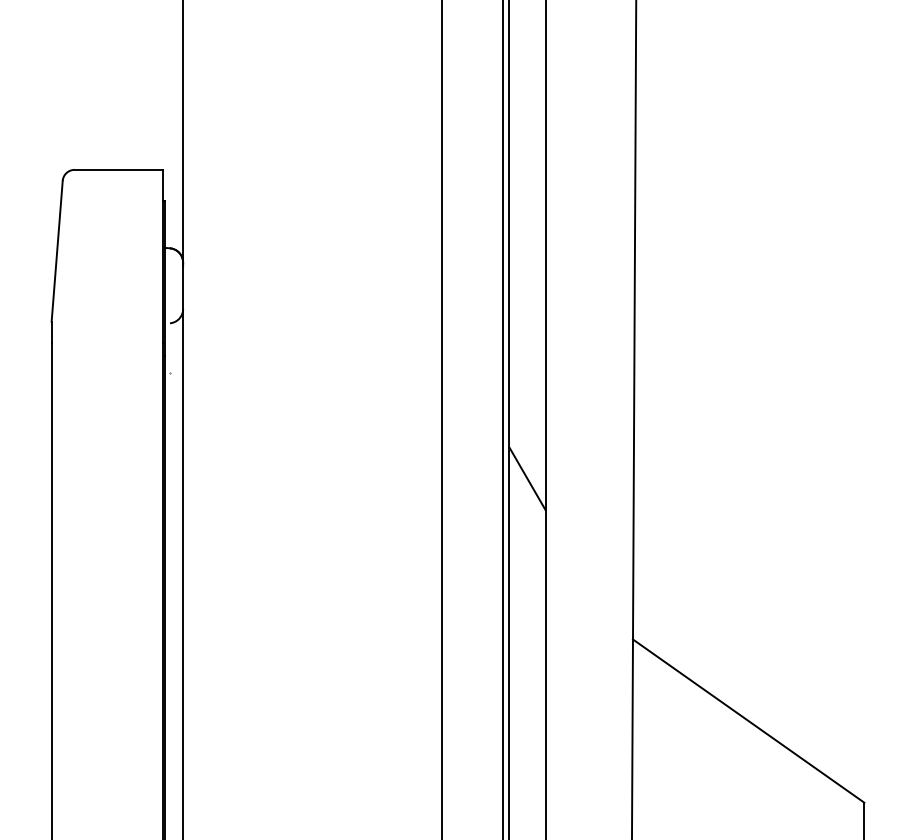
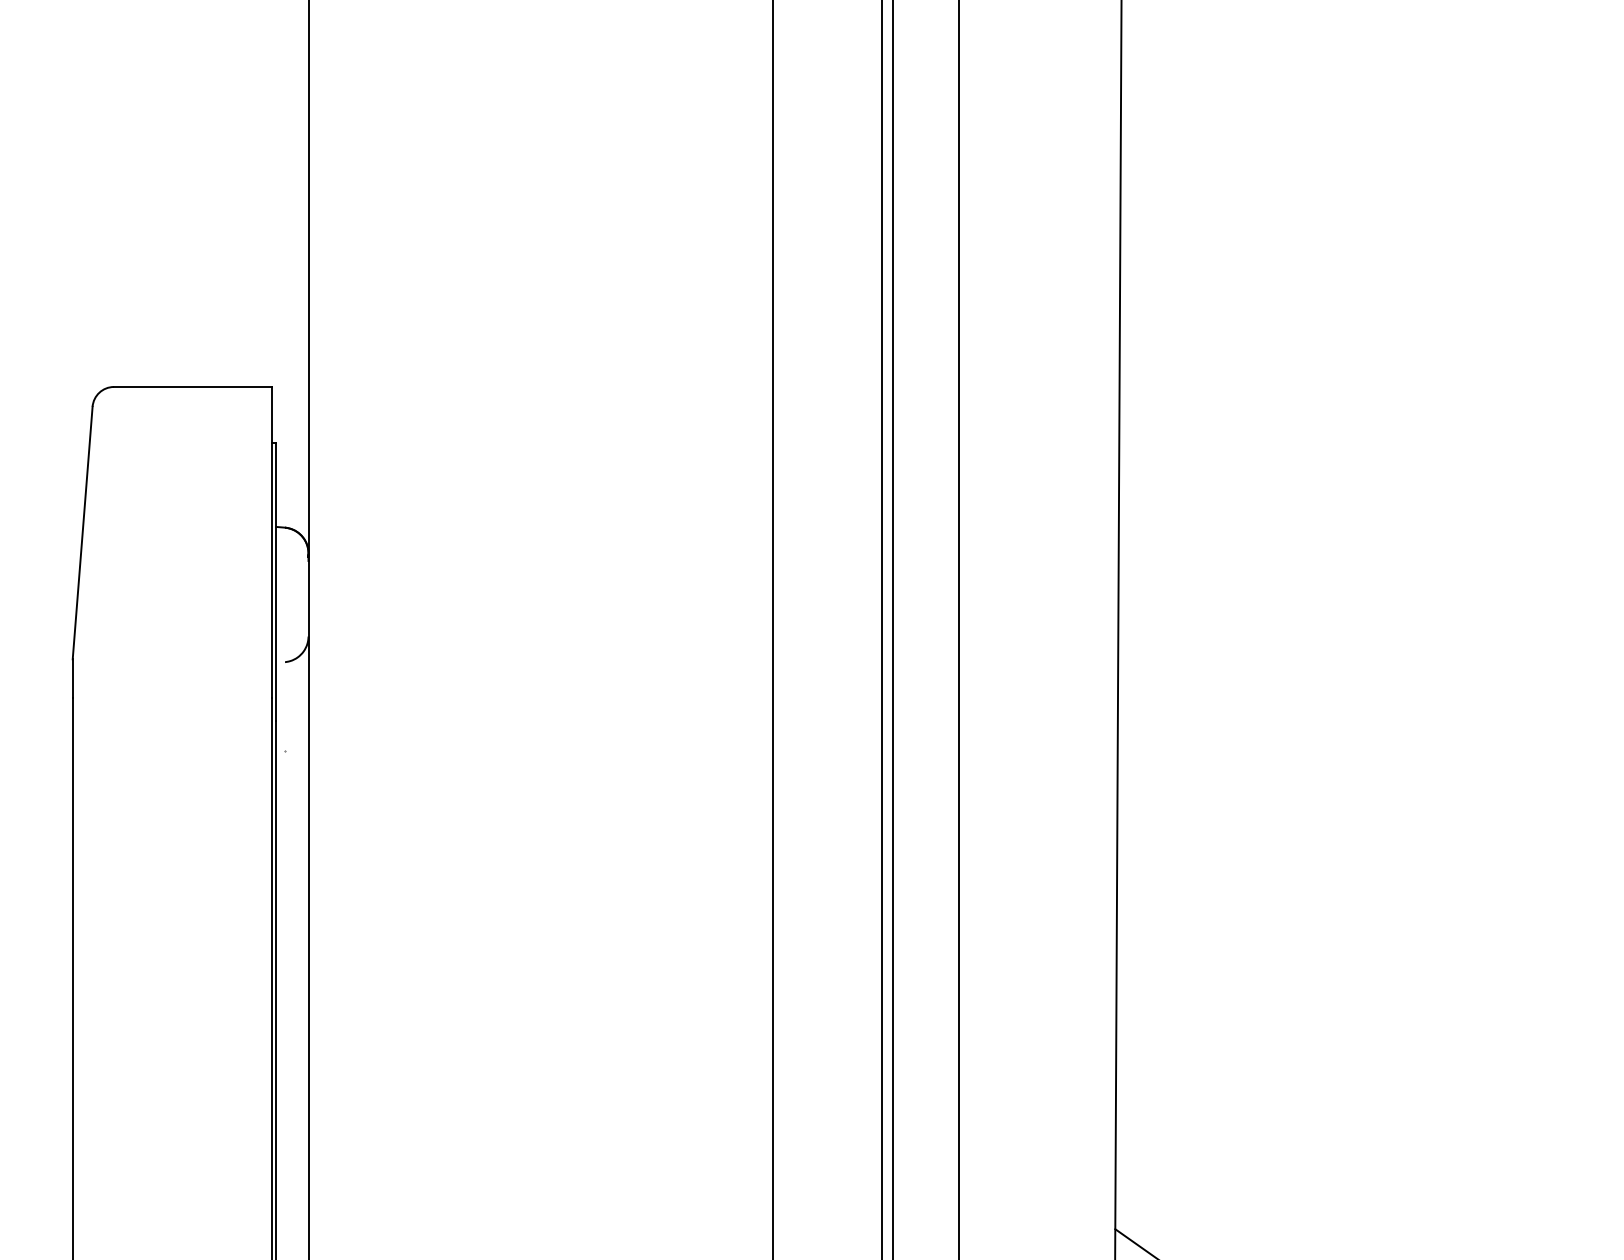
hatch: (527, 478) -> (926, 940), removed

